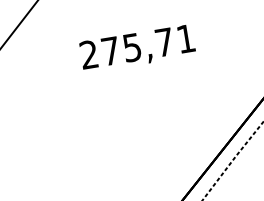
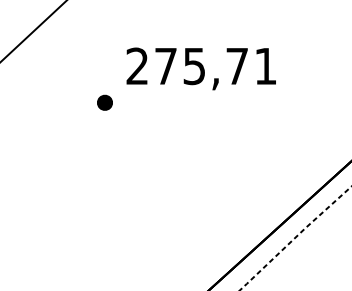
part: (68, 86) -> (104, 102), added

